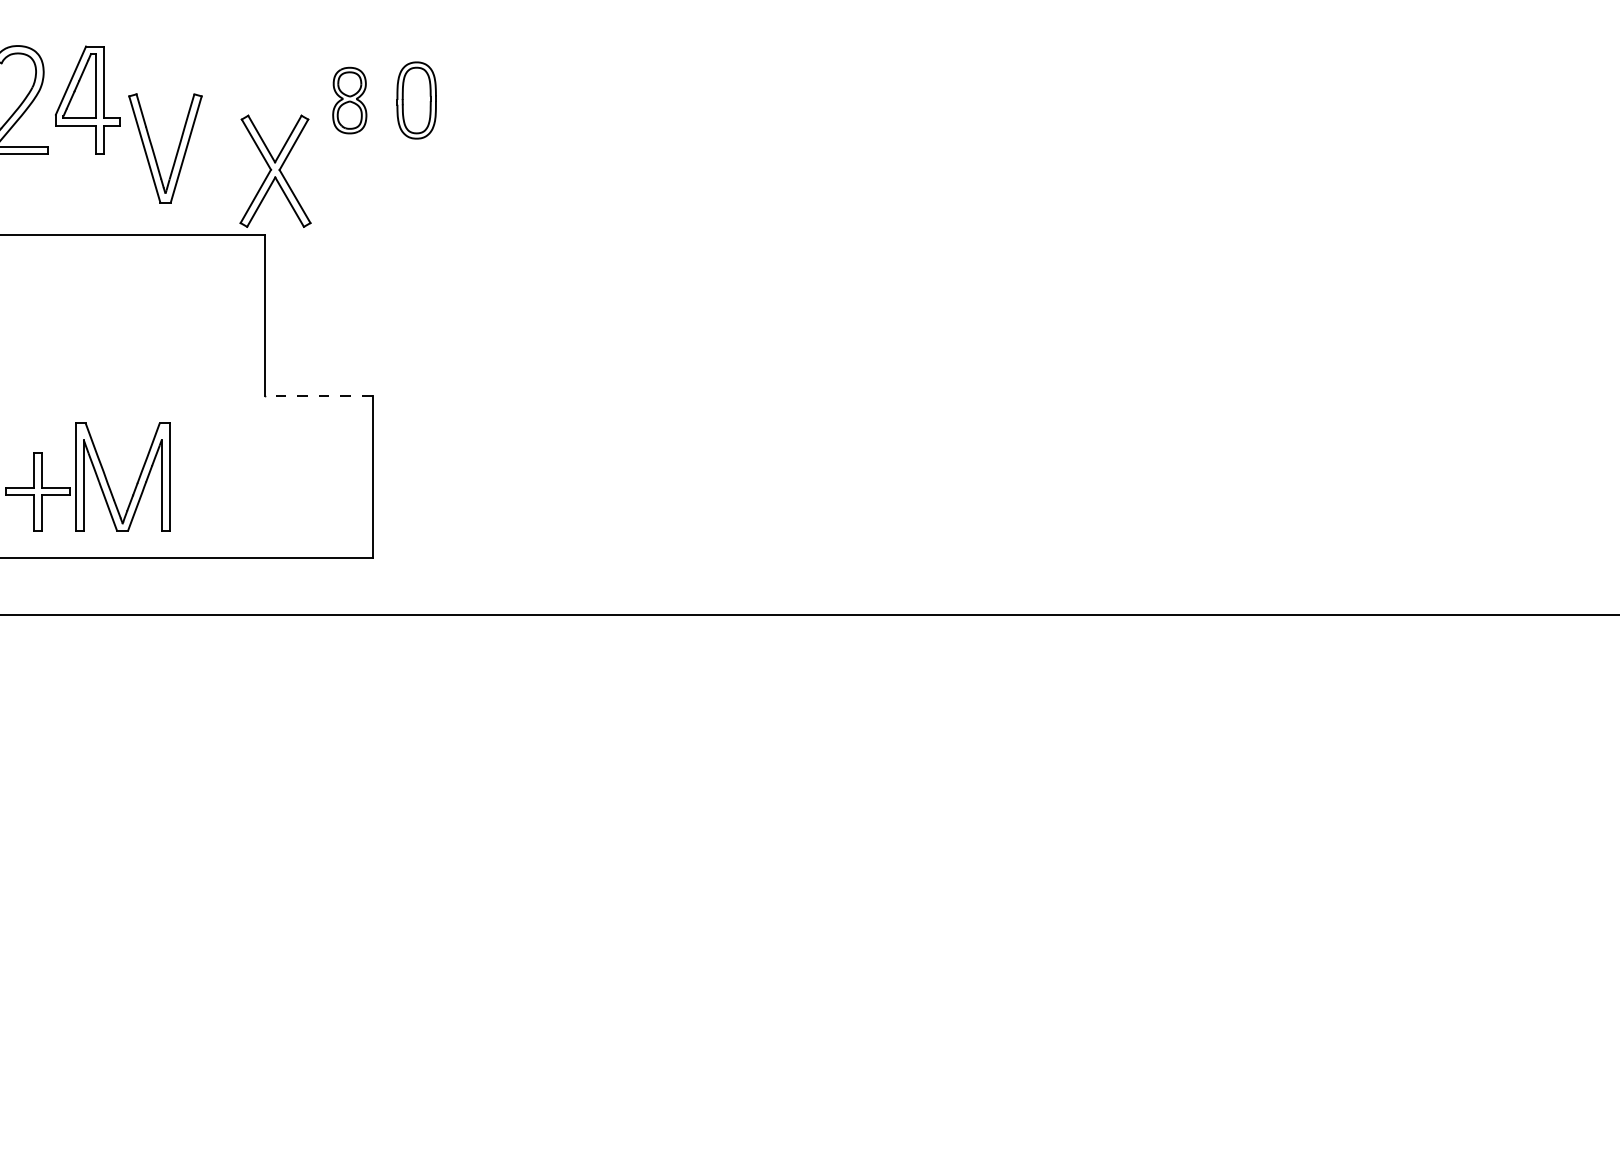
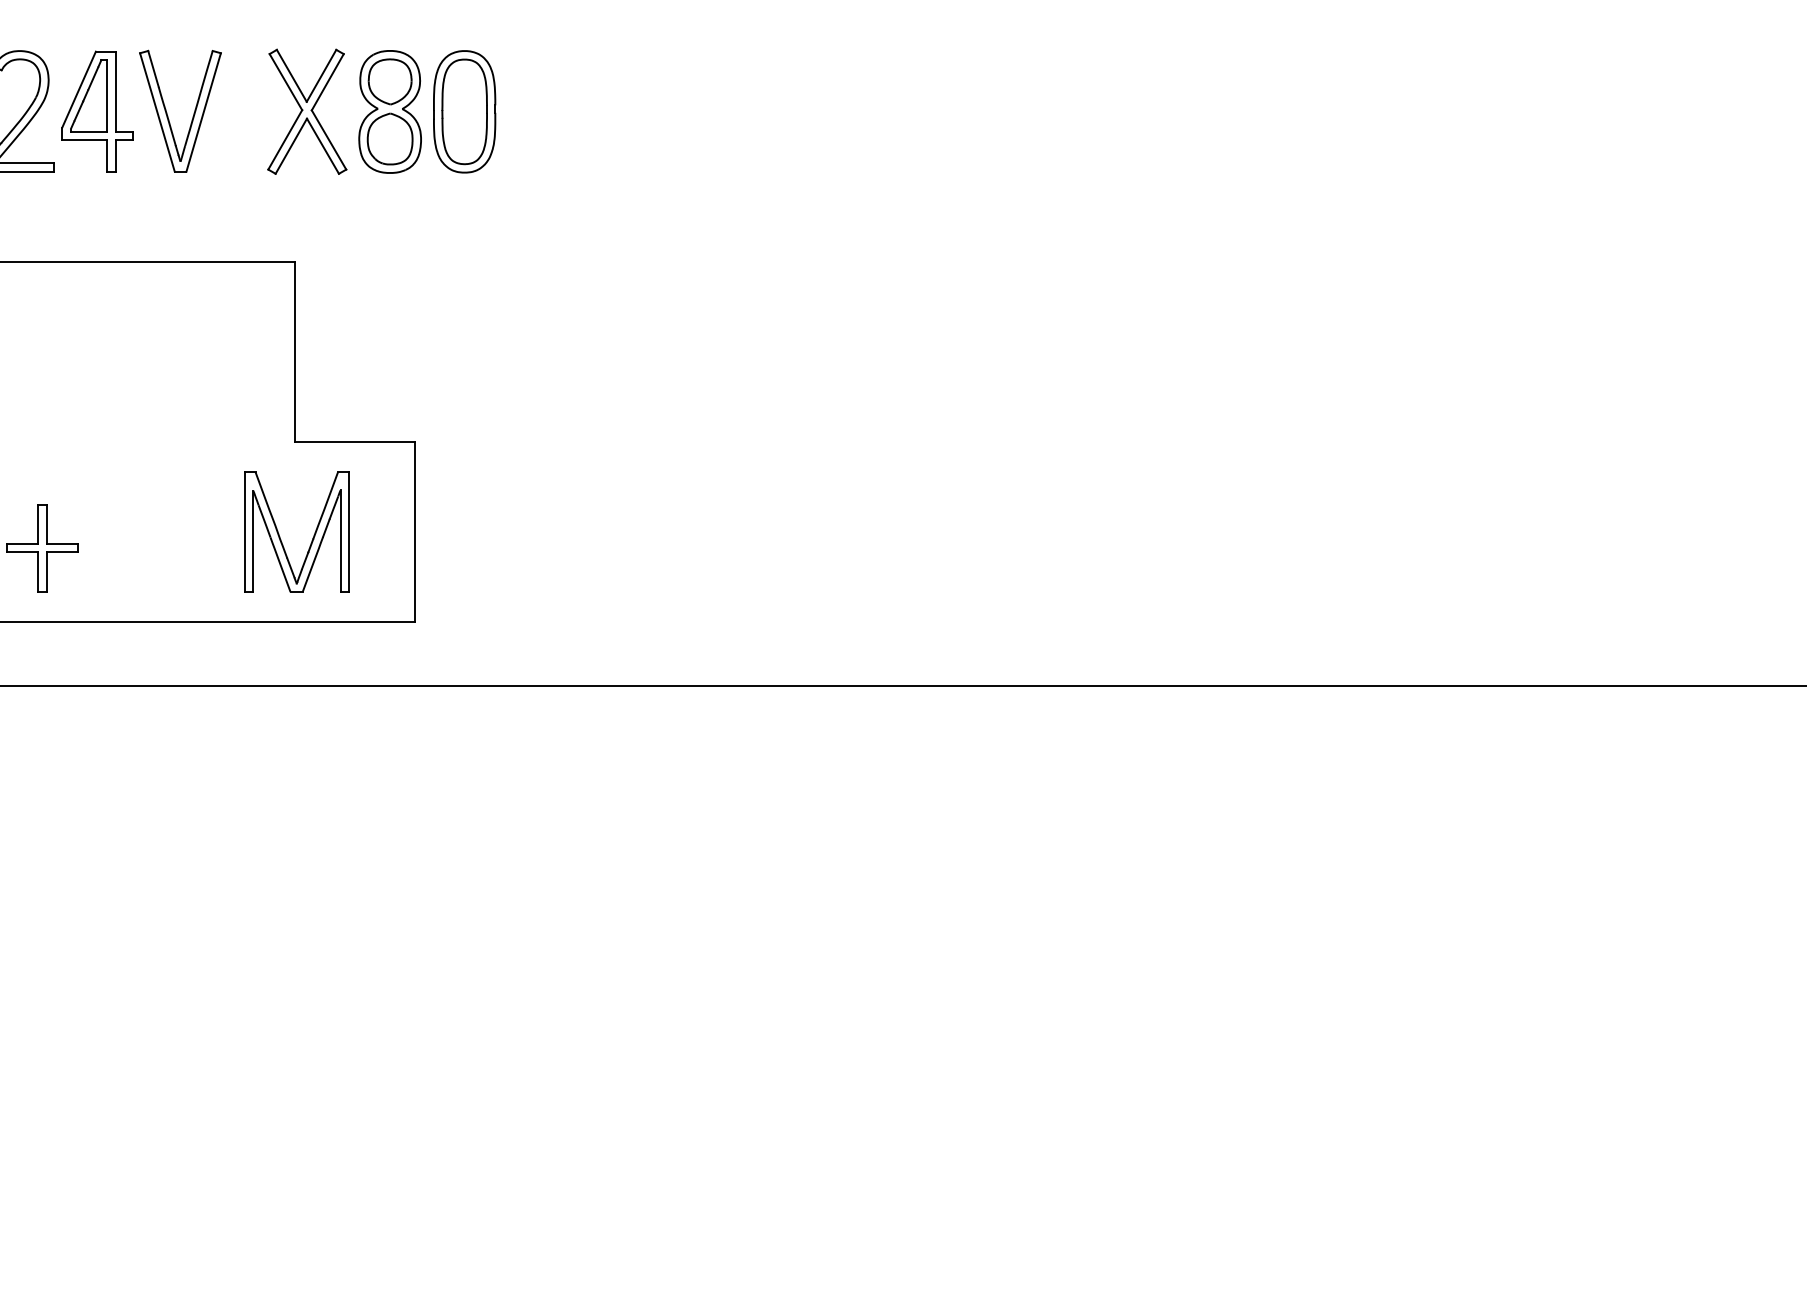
part: (349, 100) -> (389, 111), size x1.67
part: (416, 100) -> (464, 111), size x1.43
part: (153, 149) -> (167, 112), moved
part: (275, 171) -> (307, 111), moved
line: (317, 395) -> (354, 441), dashed -> solid
part: (108, 481) -> (280, 536), moved

